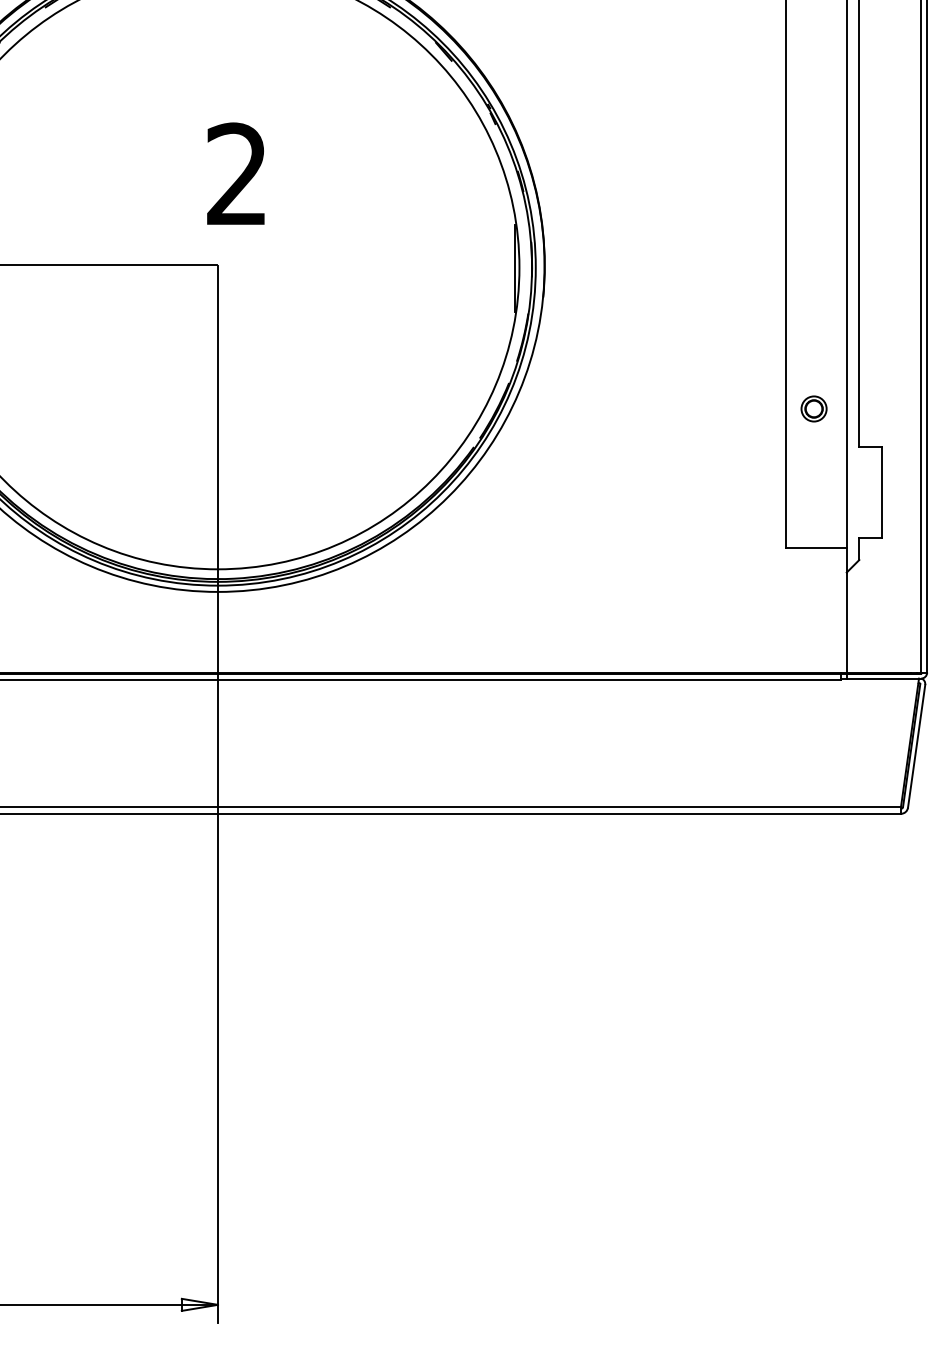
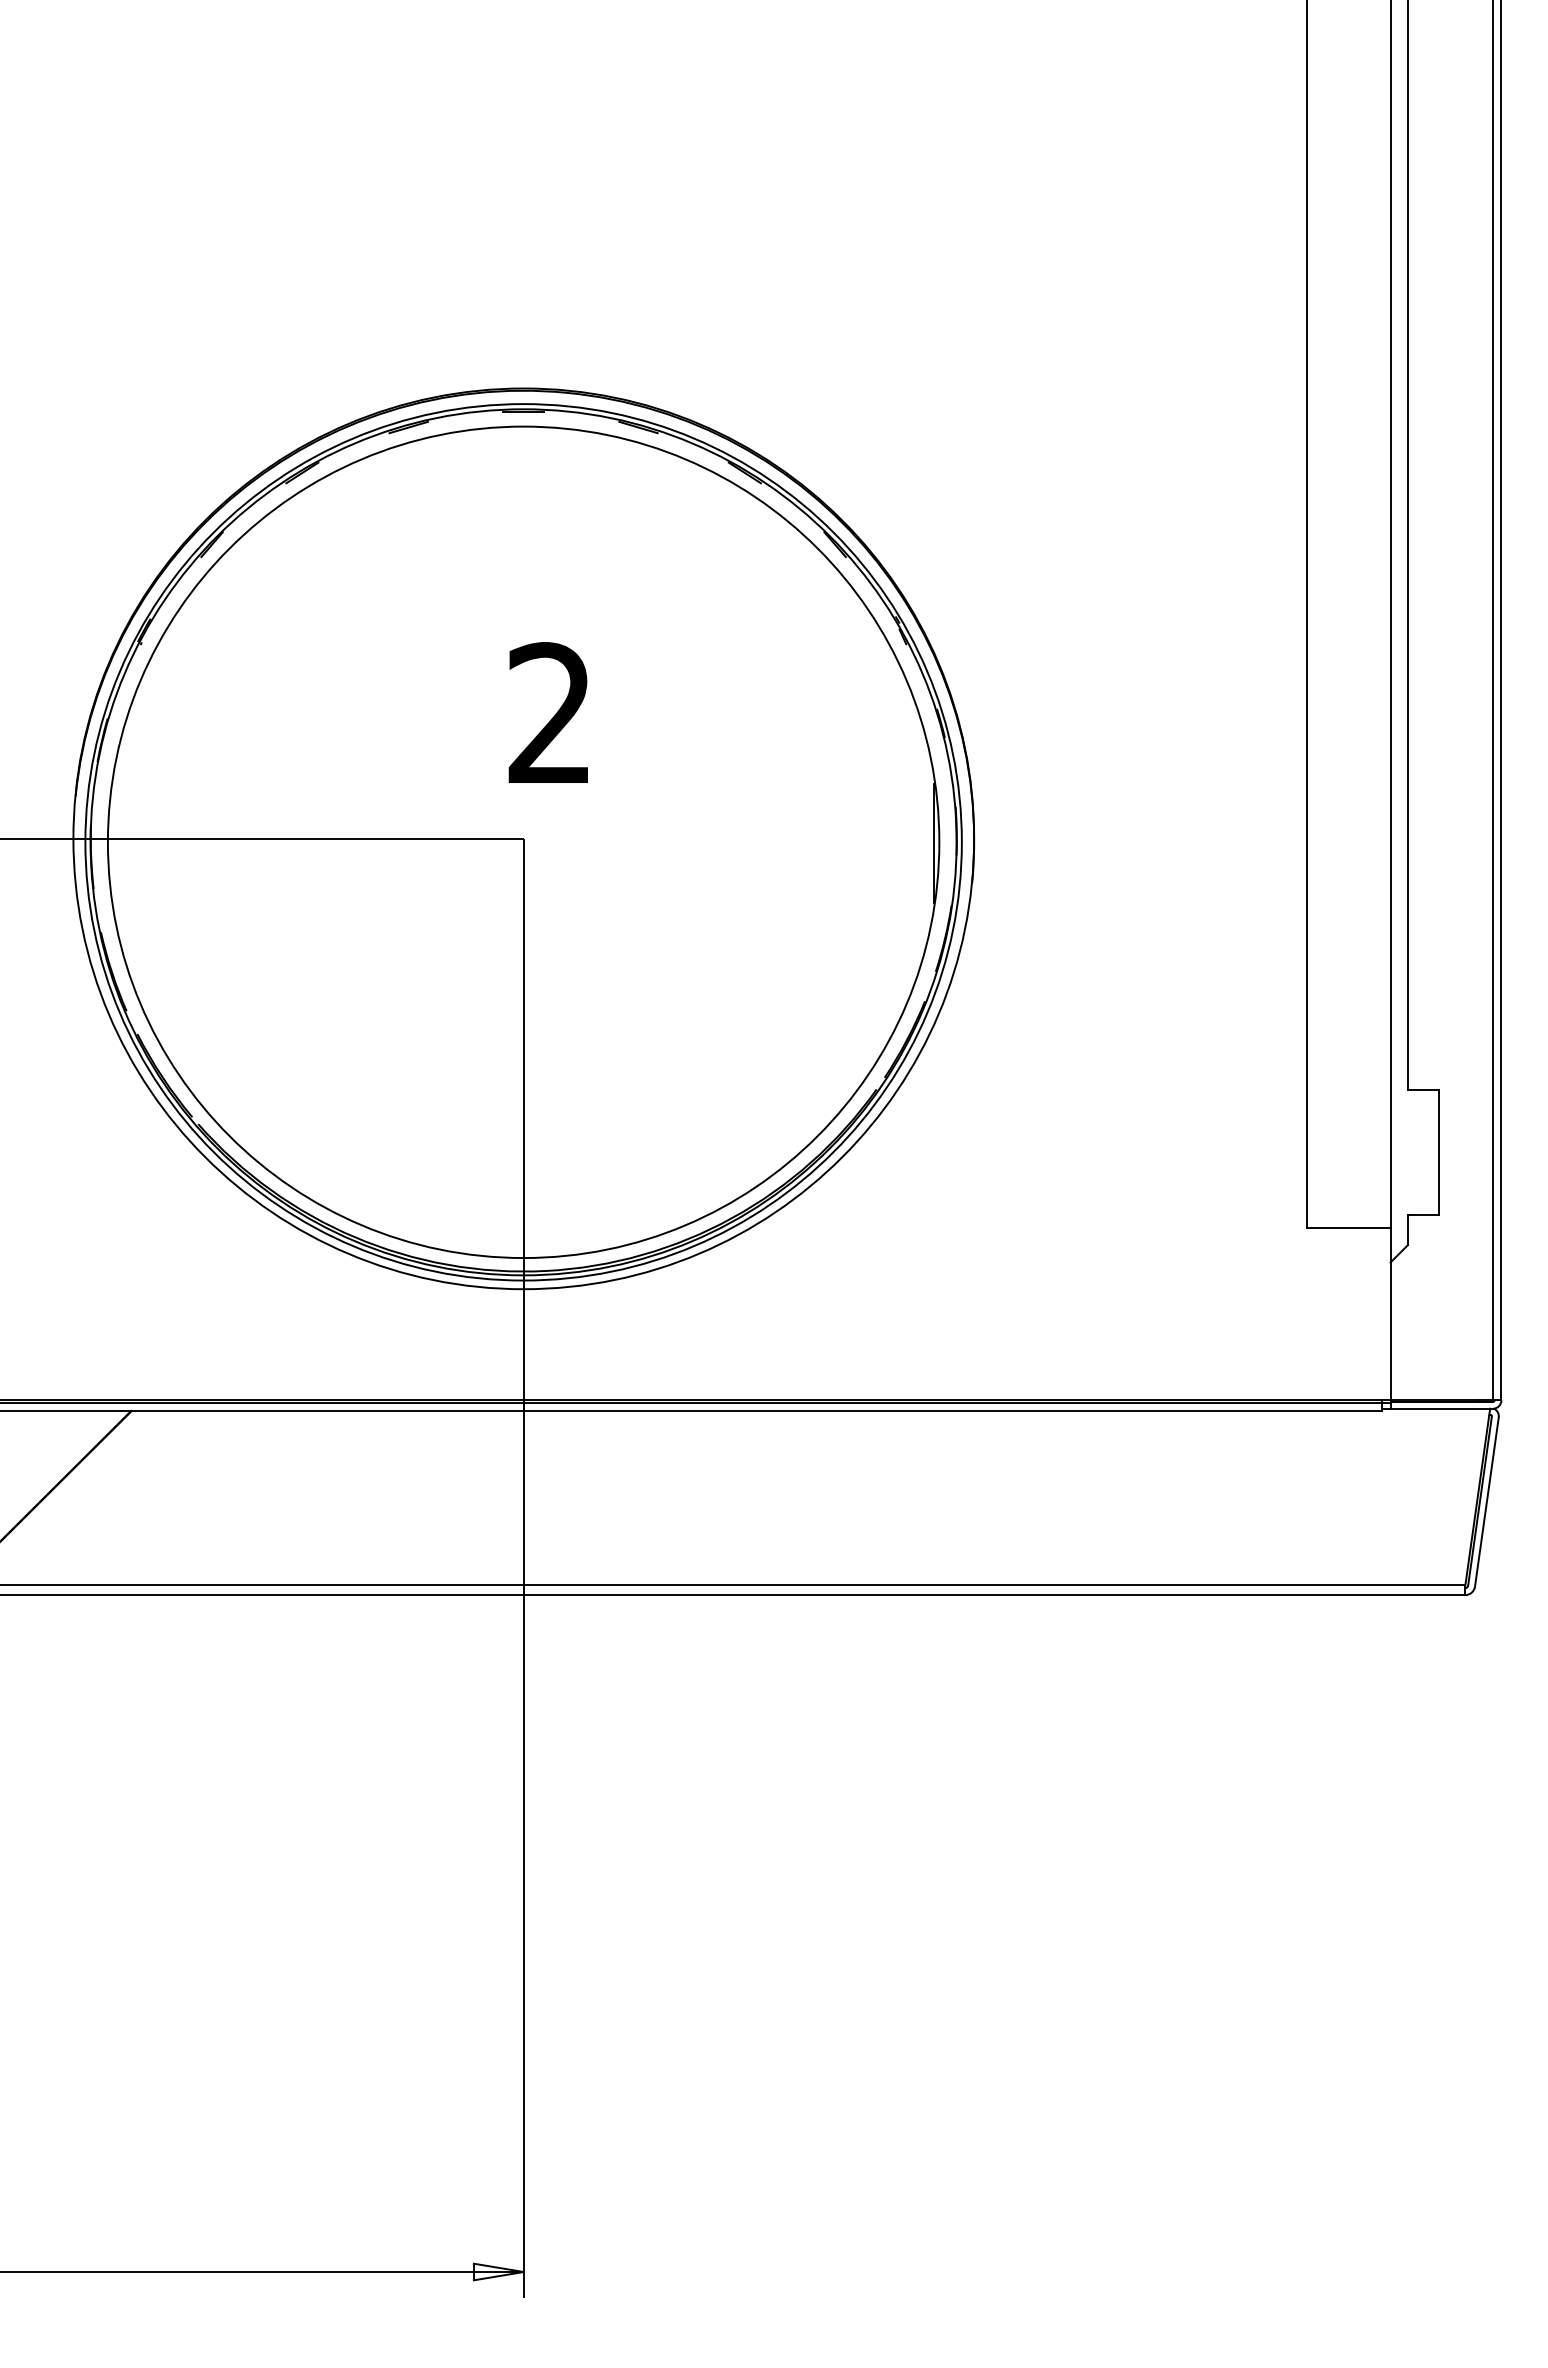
part: (814, 408) -> (1345, 1036), removed

